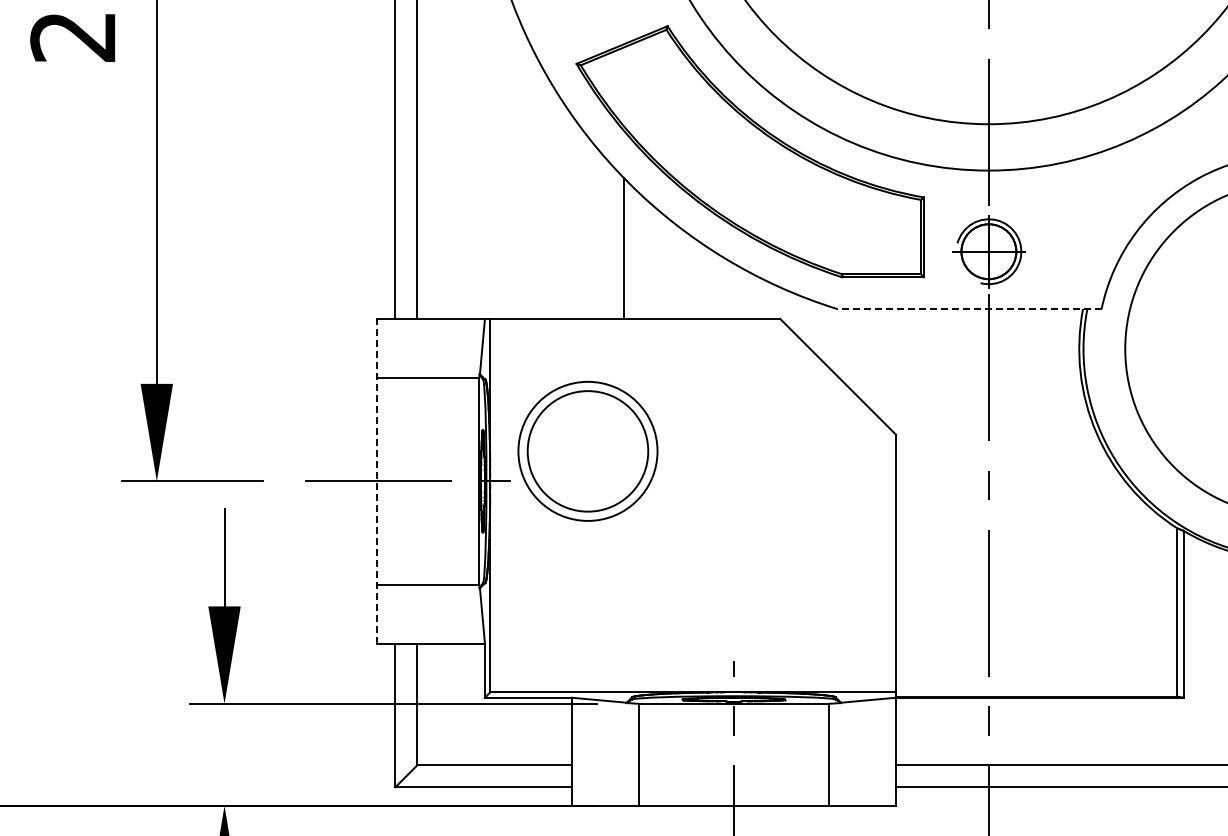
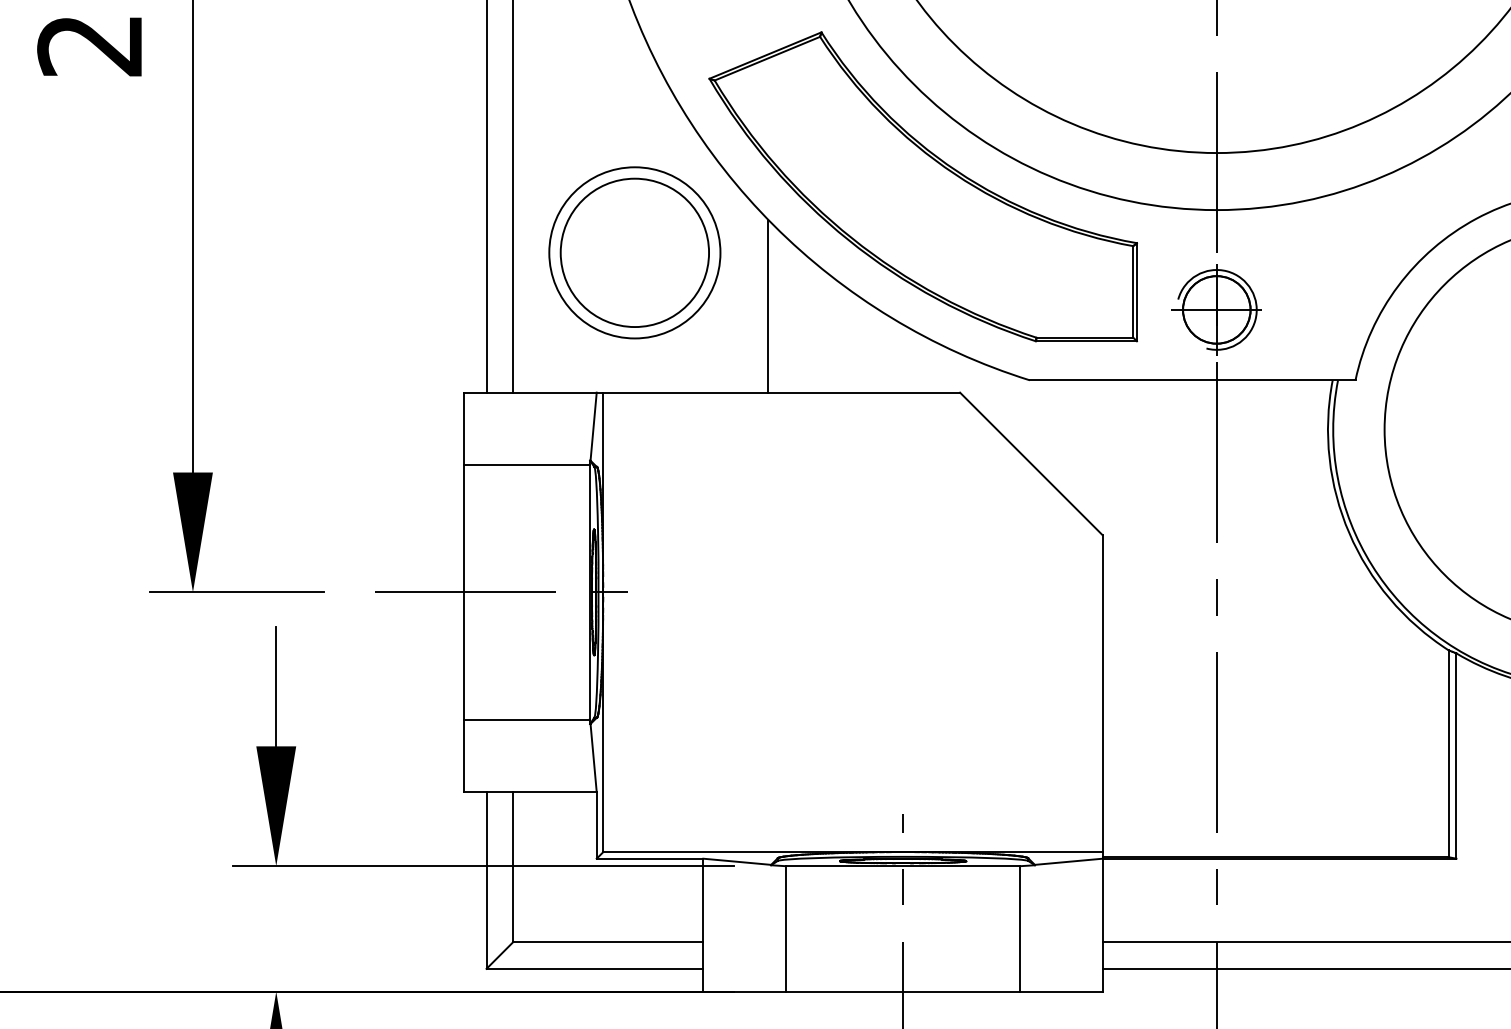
line: (968, 308) -> (1191, 379), dashed -> solid
part: (587, 451) -> (634, 253), moved
line: (376, 480) -> (463, 591), dashed -> solid

